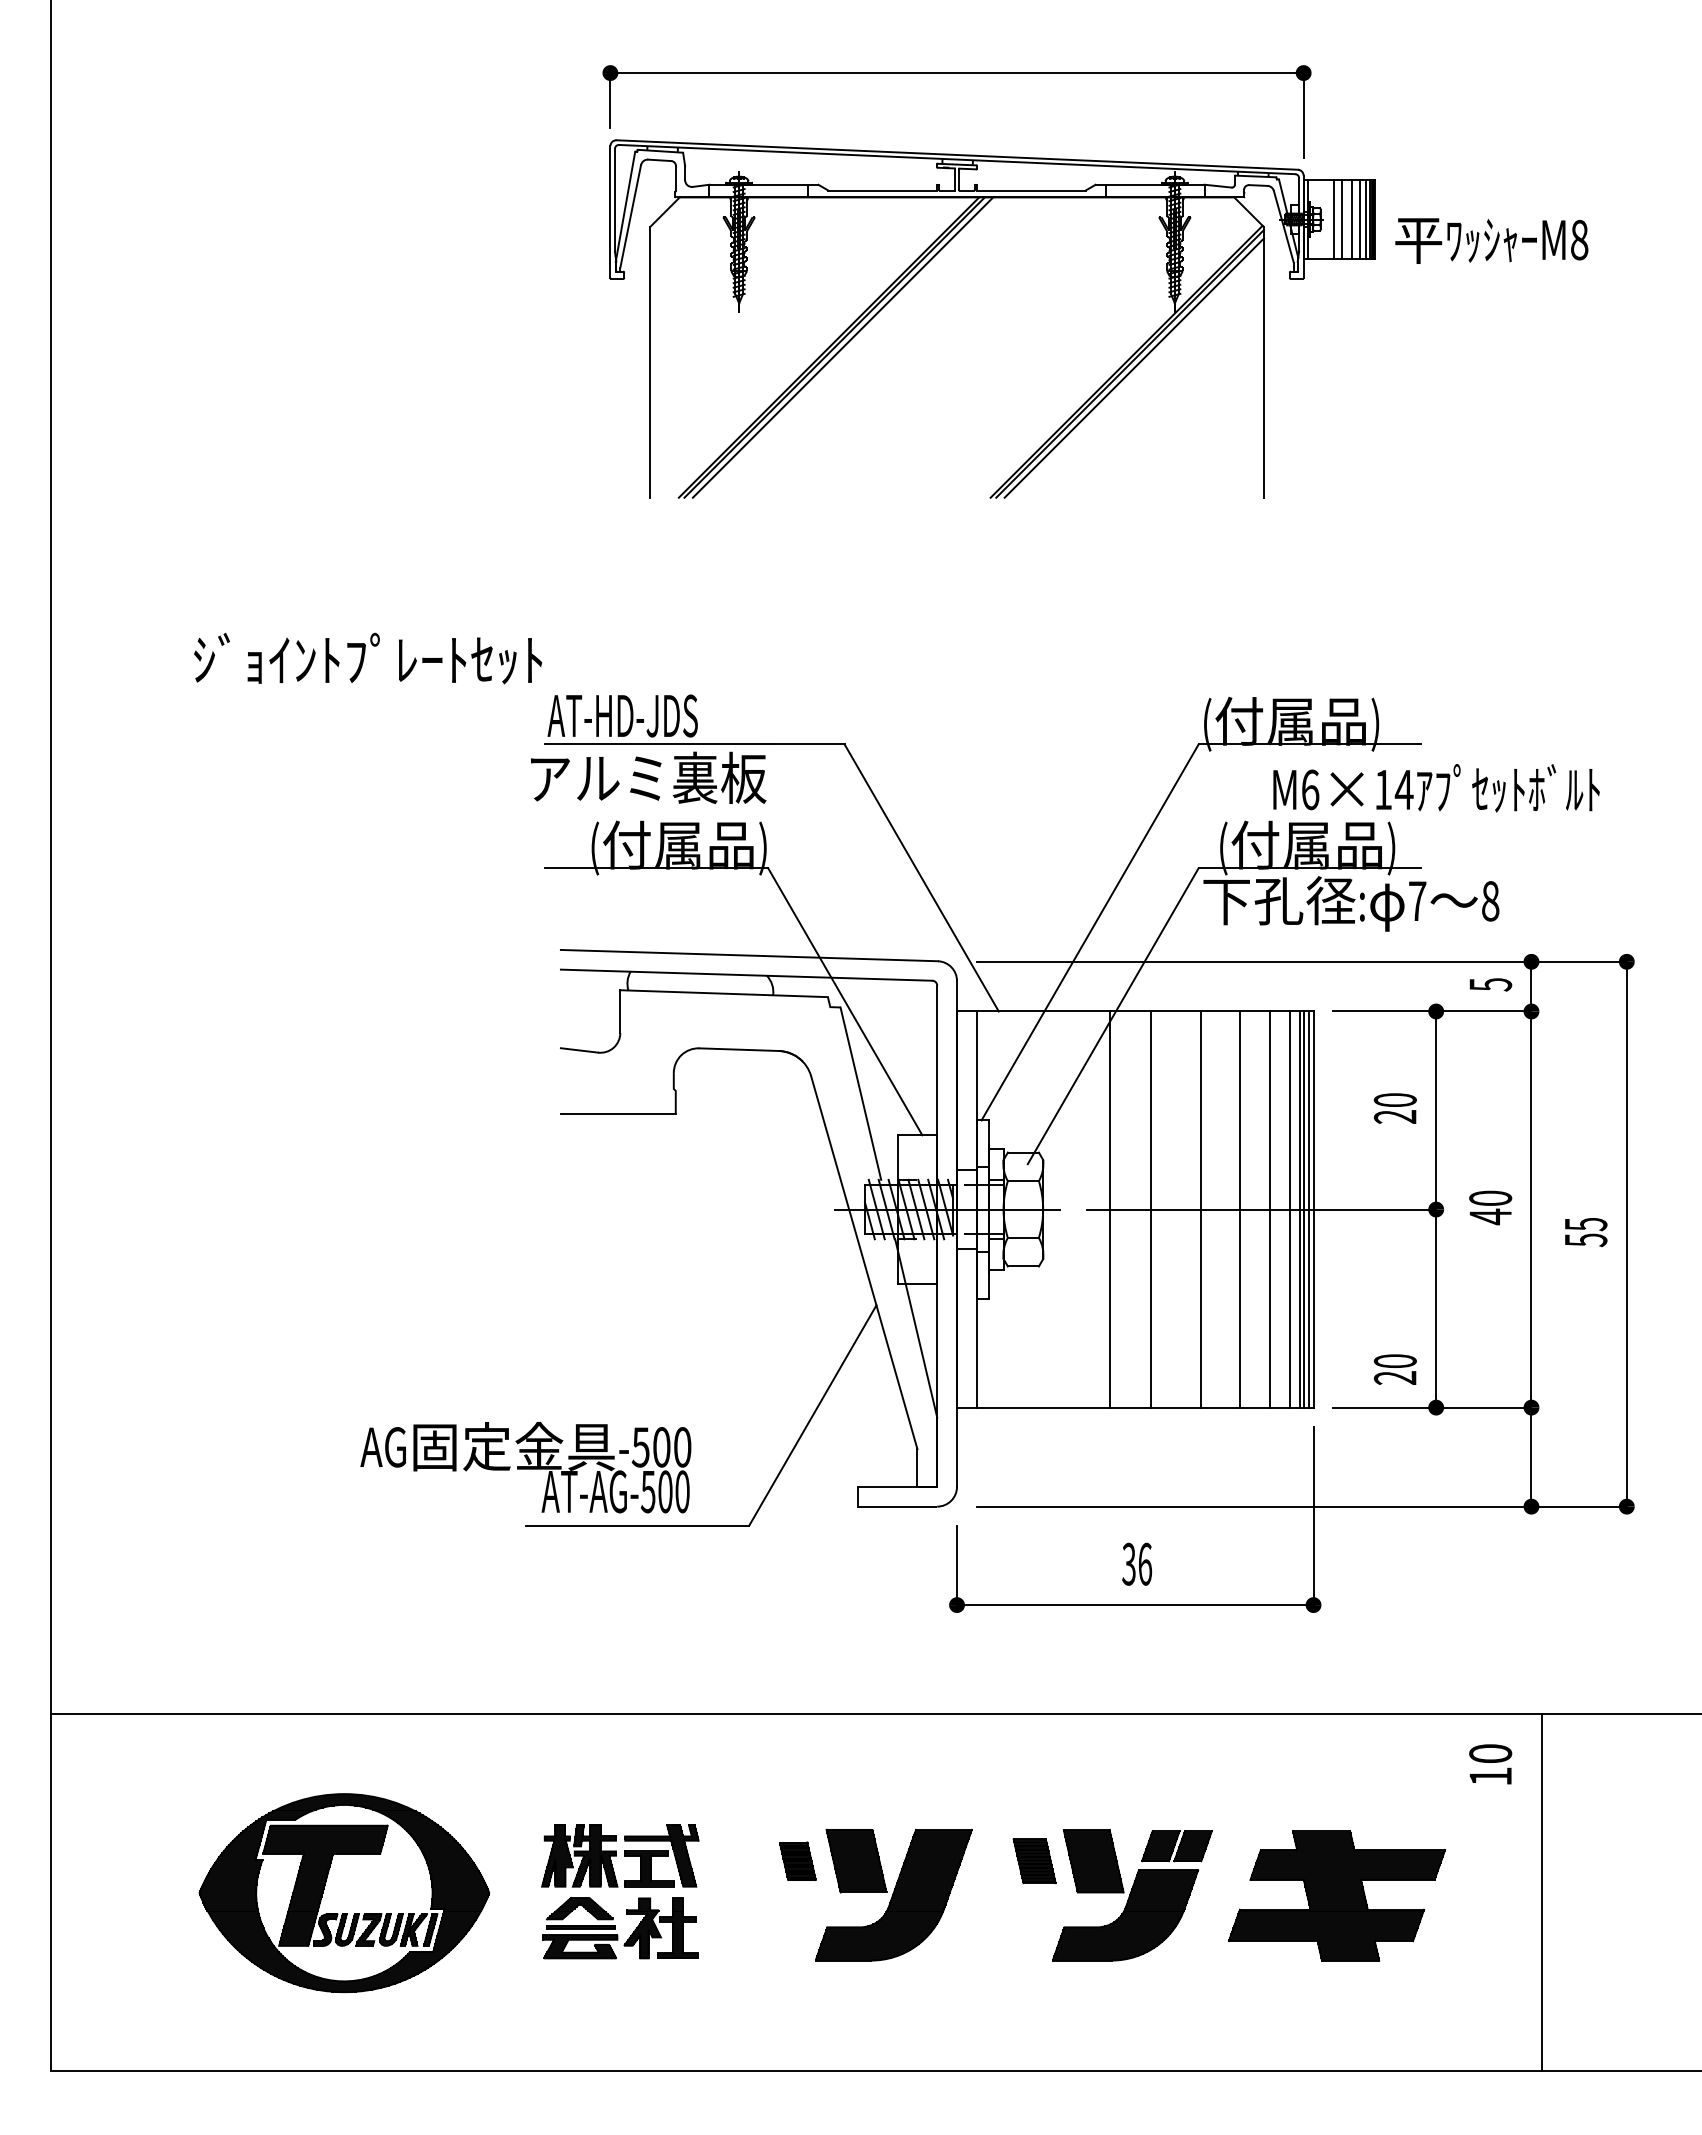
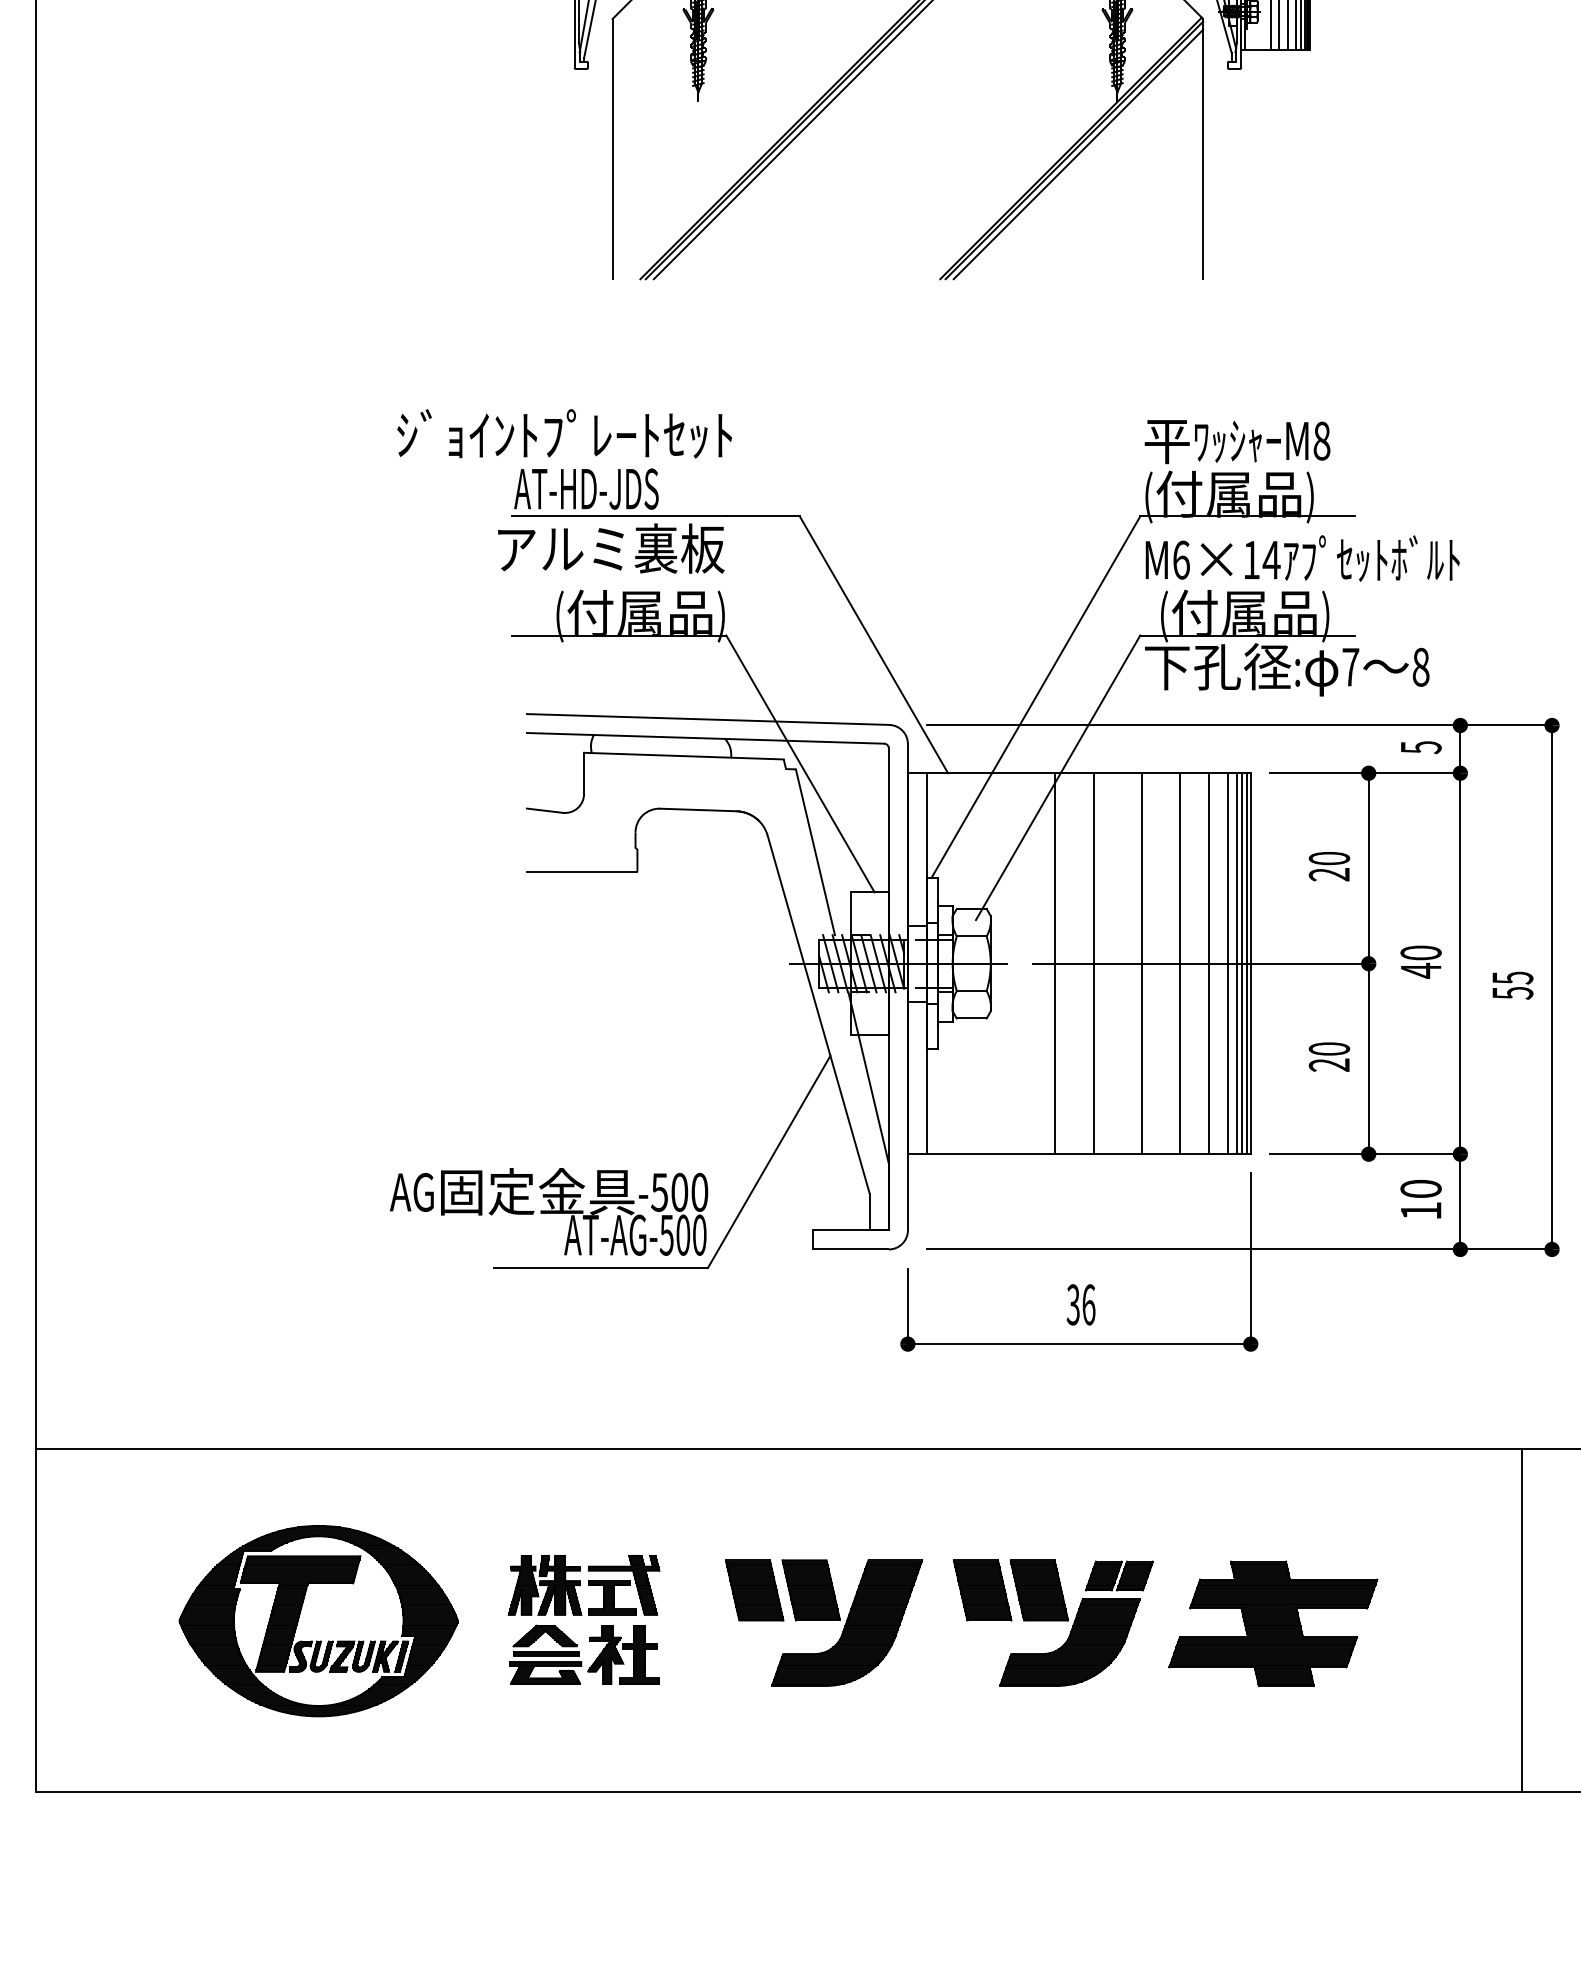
text: (1491, 240) -> (1237, 441), moved
text: (368, 658) -> (565, 433), moved
text: (1436, 788) -> (1302, 558), moved
text: (1394, 1369) -> (1328, 1056), moved
text: (525, 1467) -> (548, 1211), moved
text: (1490, 1764) -> (1420, 1199), moved
part: (797, 1861) -> (754, 1590), size x1.67
part: (1034, 1861) -> (982, 1590), size x1.43
line: (1541, 1892) -> (1521, 1620), moved

